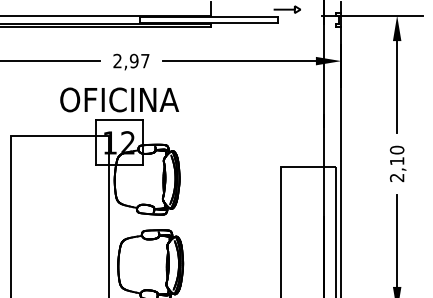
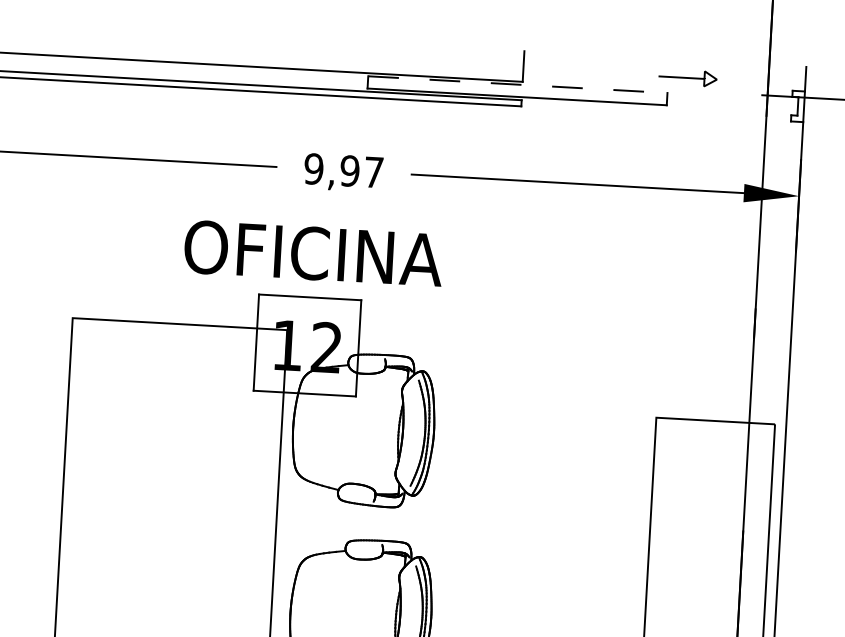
line: (209, 17) -> (518, 85), solid -> dashed
text: (117, 61) -> (313, 169), 2,97 -> 9,97

